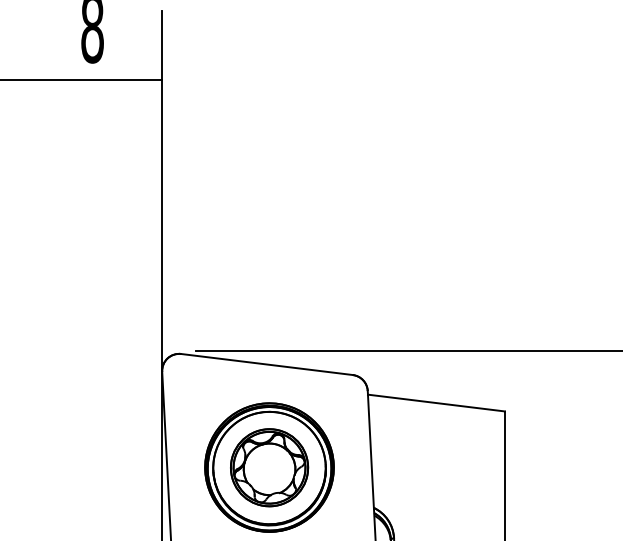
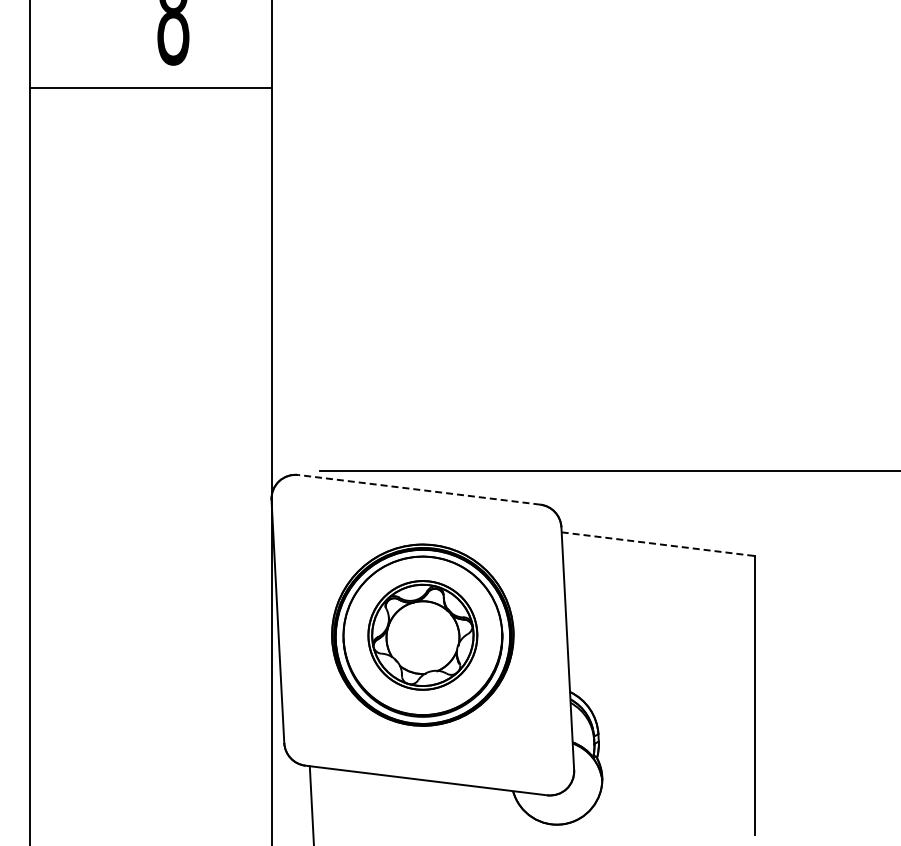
line: (267, 364) -> (419, 489), solid -> dashed
line: (436, 403) -> (658, 544), solid -> dashed

